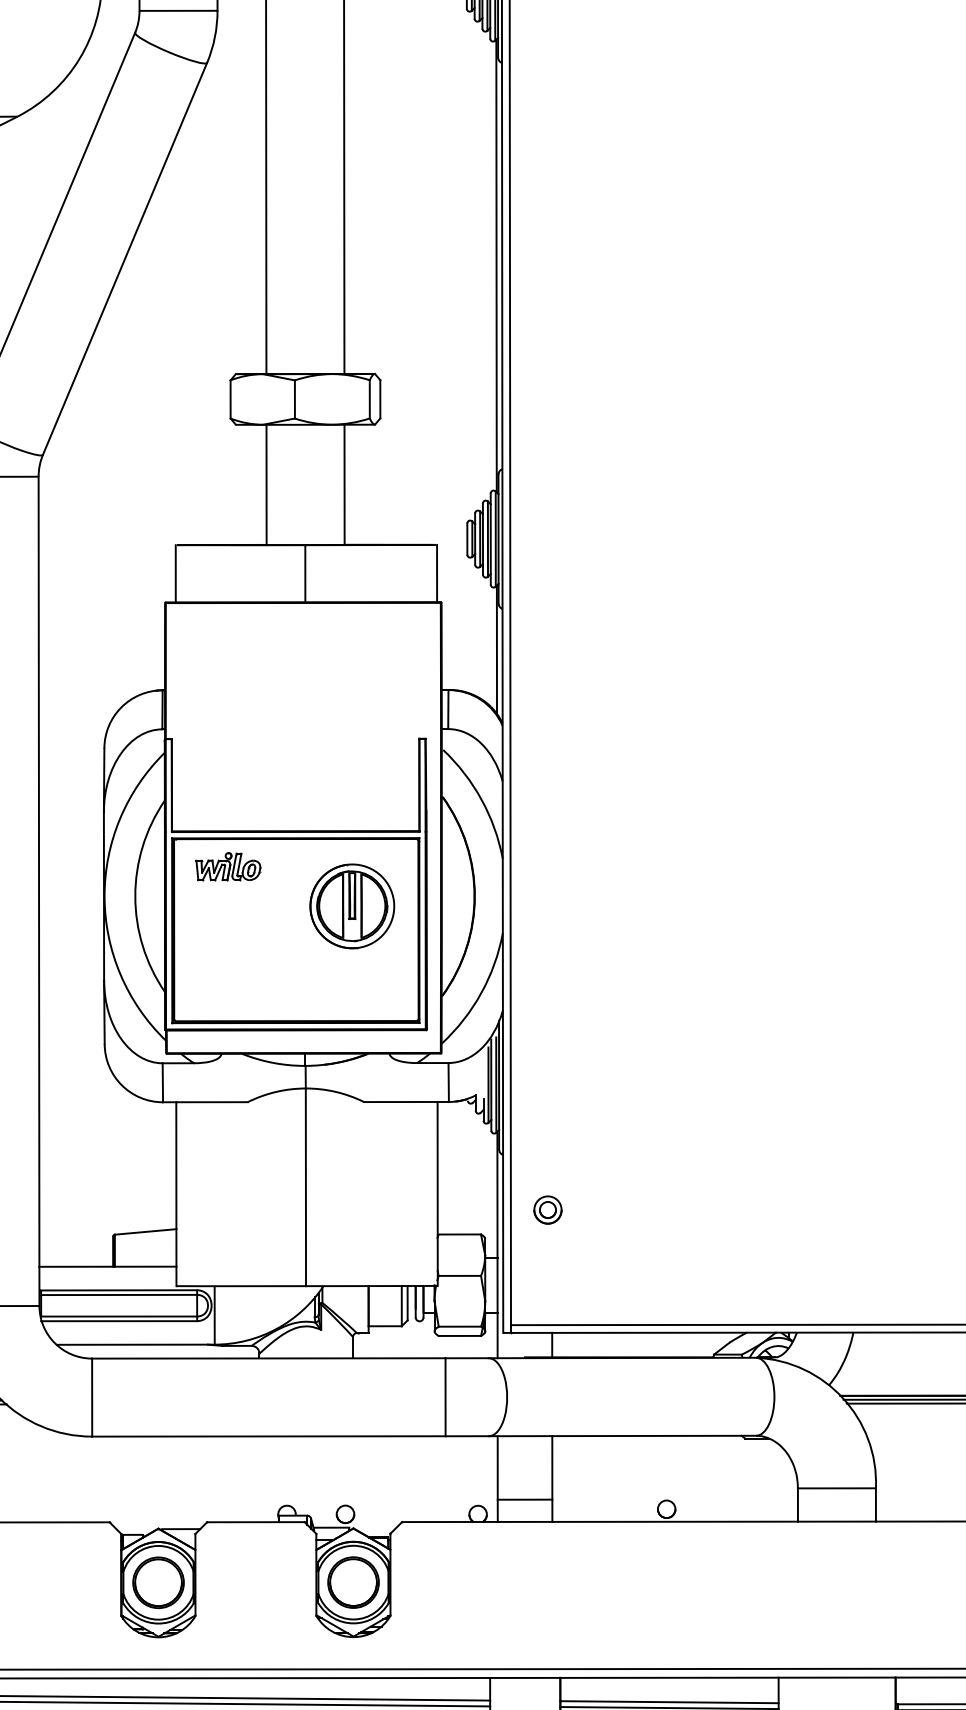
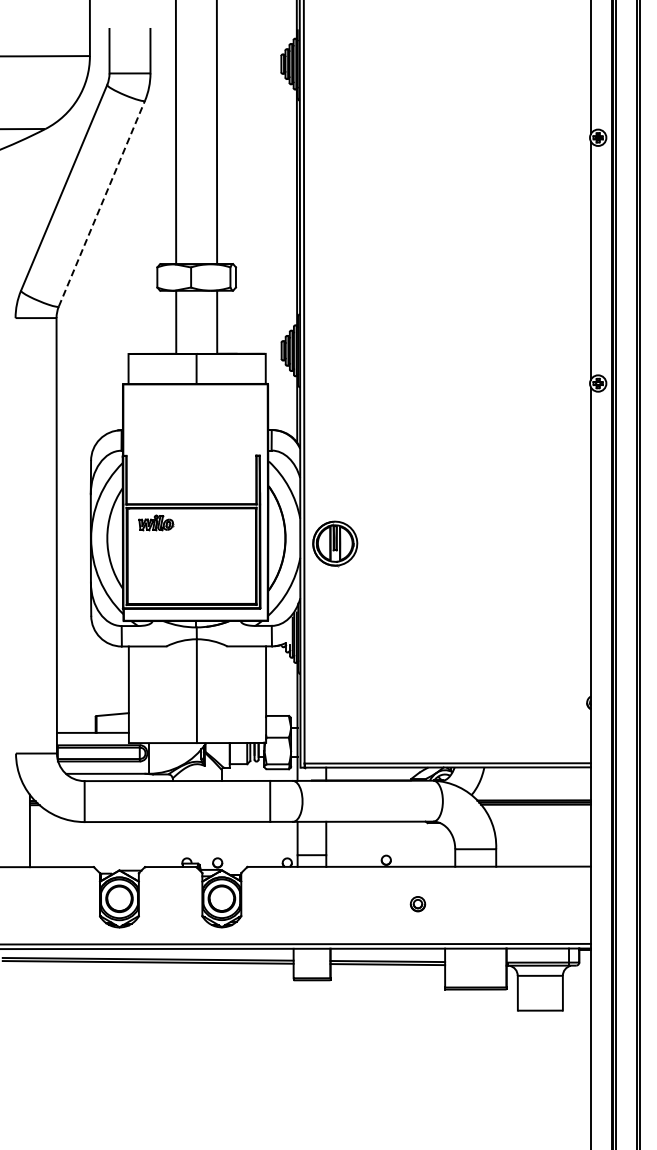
line: (124, 258) -> (101, 203), solid -> dashed
part: (352, 906) -> (335, 543), moved
part: (547, 1210) -> (417, 904), moved

